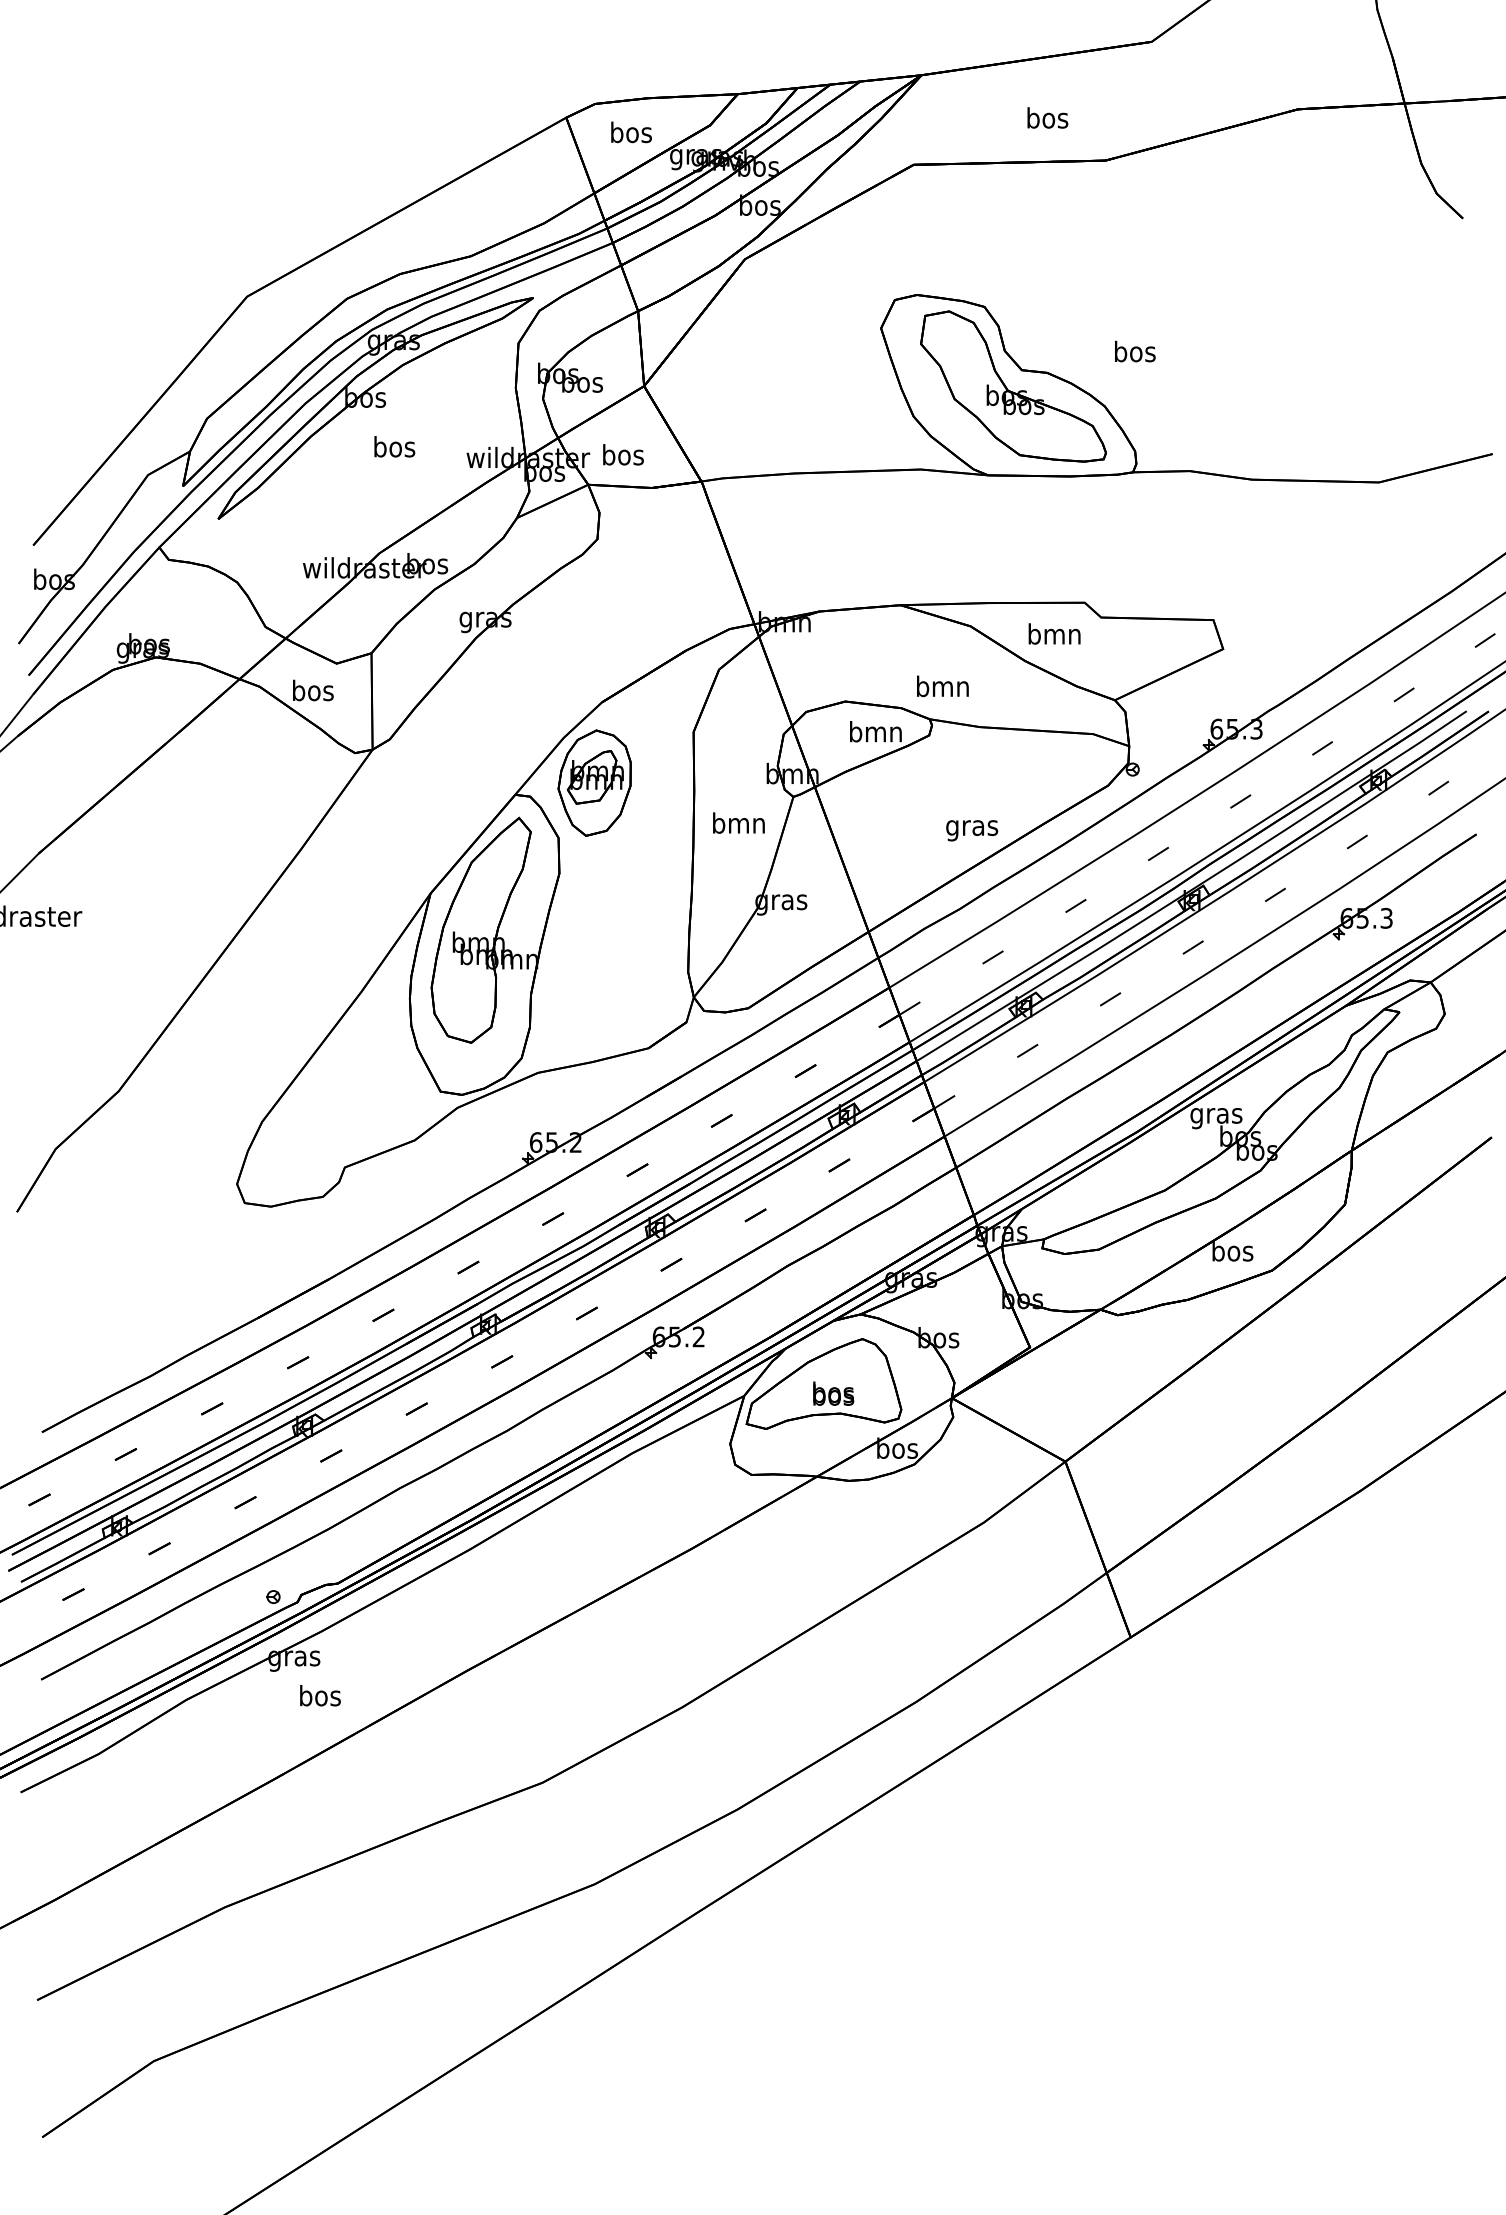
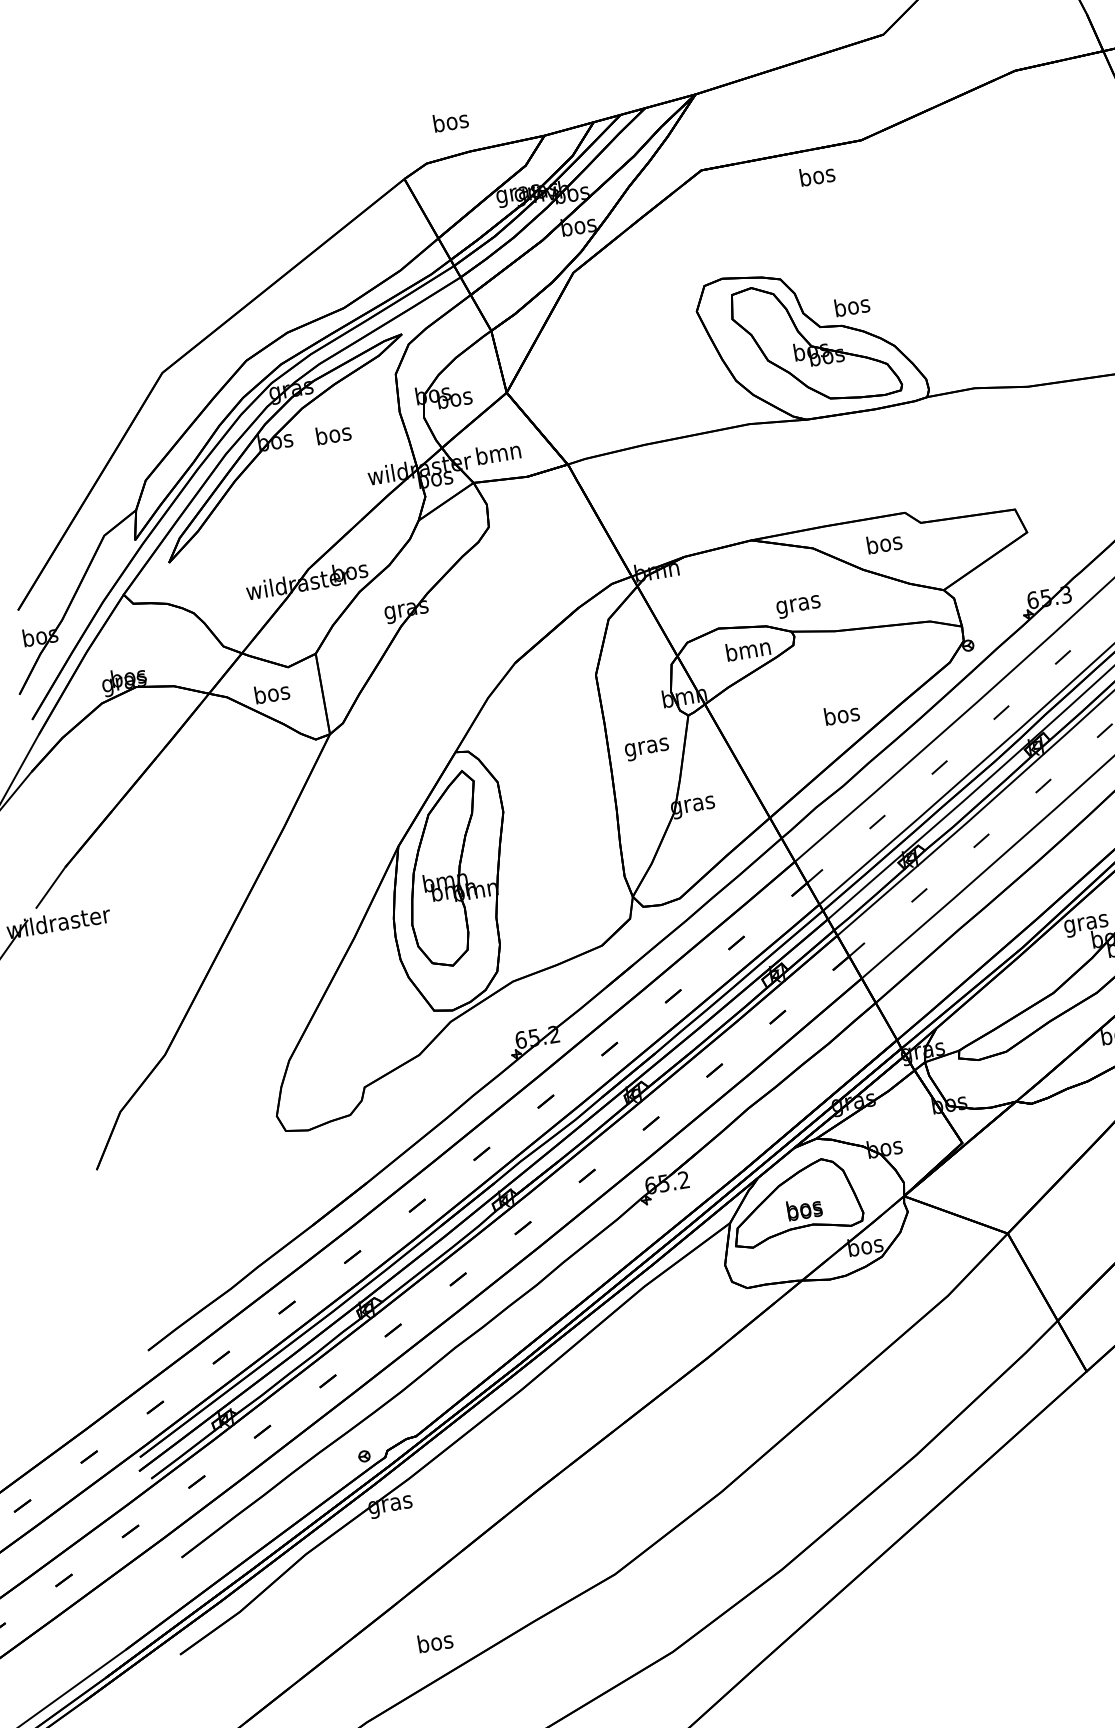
text: (1047, 117) -> (817, 175), moved
text: (631, 132) -> (450, 121), moved
text: (1135, 351) -> (852, 305), moved
text: (394, 446) -> (333, 433), moved
text: (622, 454) -> (498, 452), bos -> bmn
text: (1054, 633) -> (884, 542), bmn -> bos
text: (942, 688) -> (797, 604), bmn -> gras
part: (594, 782) -> (520, 730), removed
text: (738, 825) -> (646, 746), bmn -> gras
text: (972, 827) -> (842, 716), gras -> bos
text: (320, 1695) -> (435, 1641), moved

